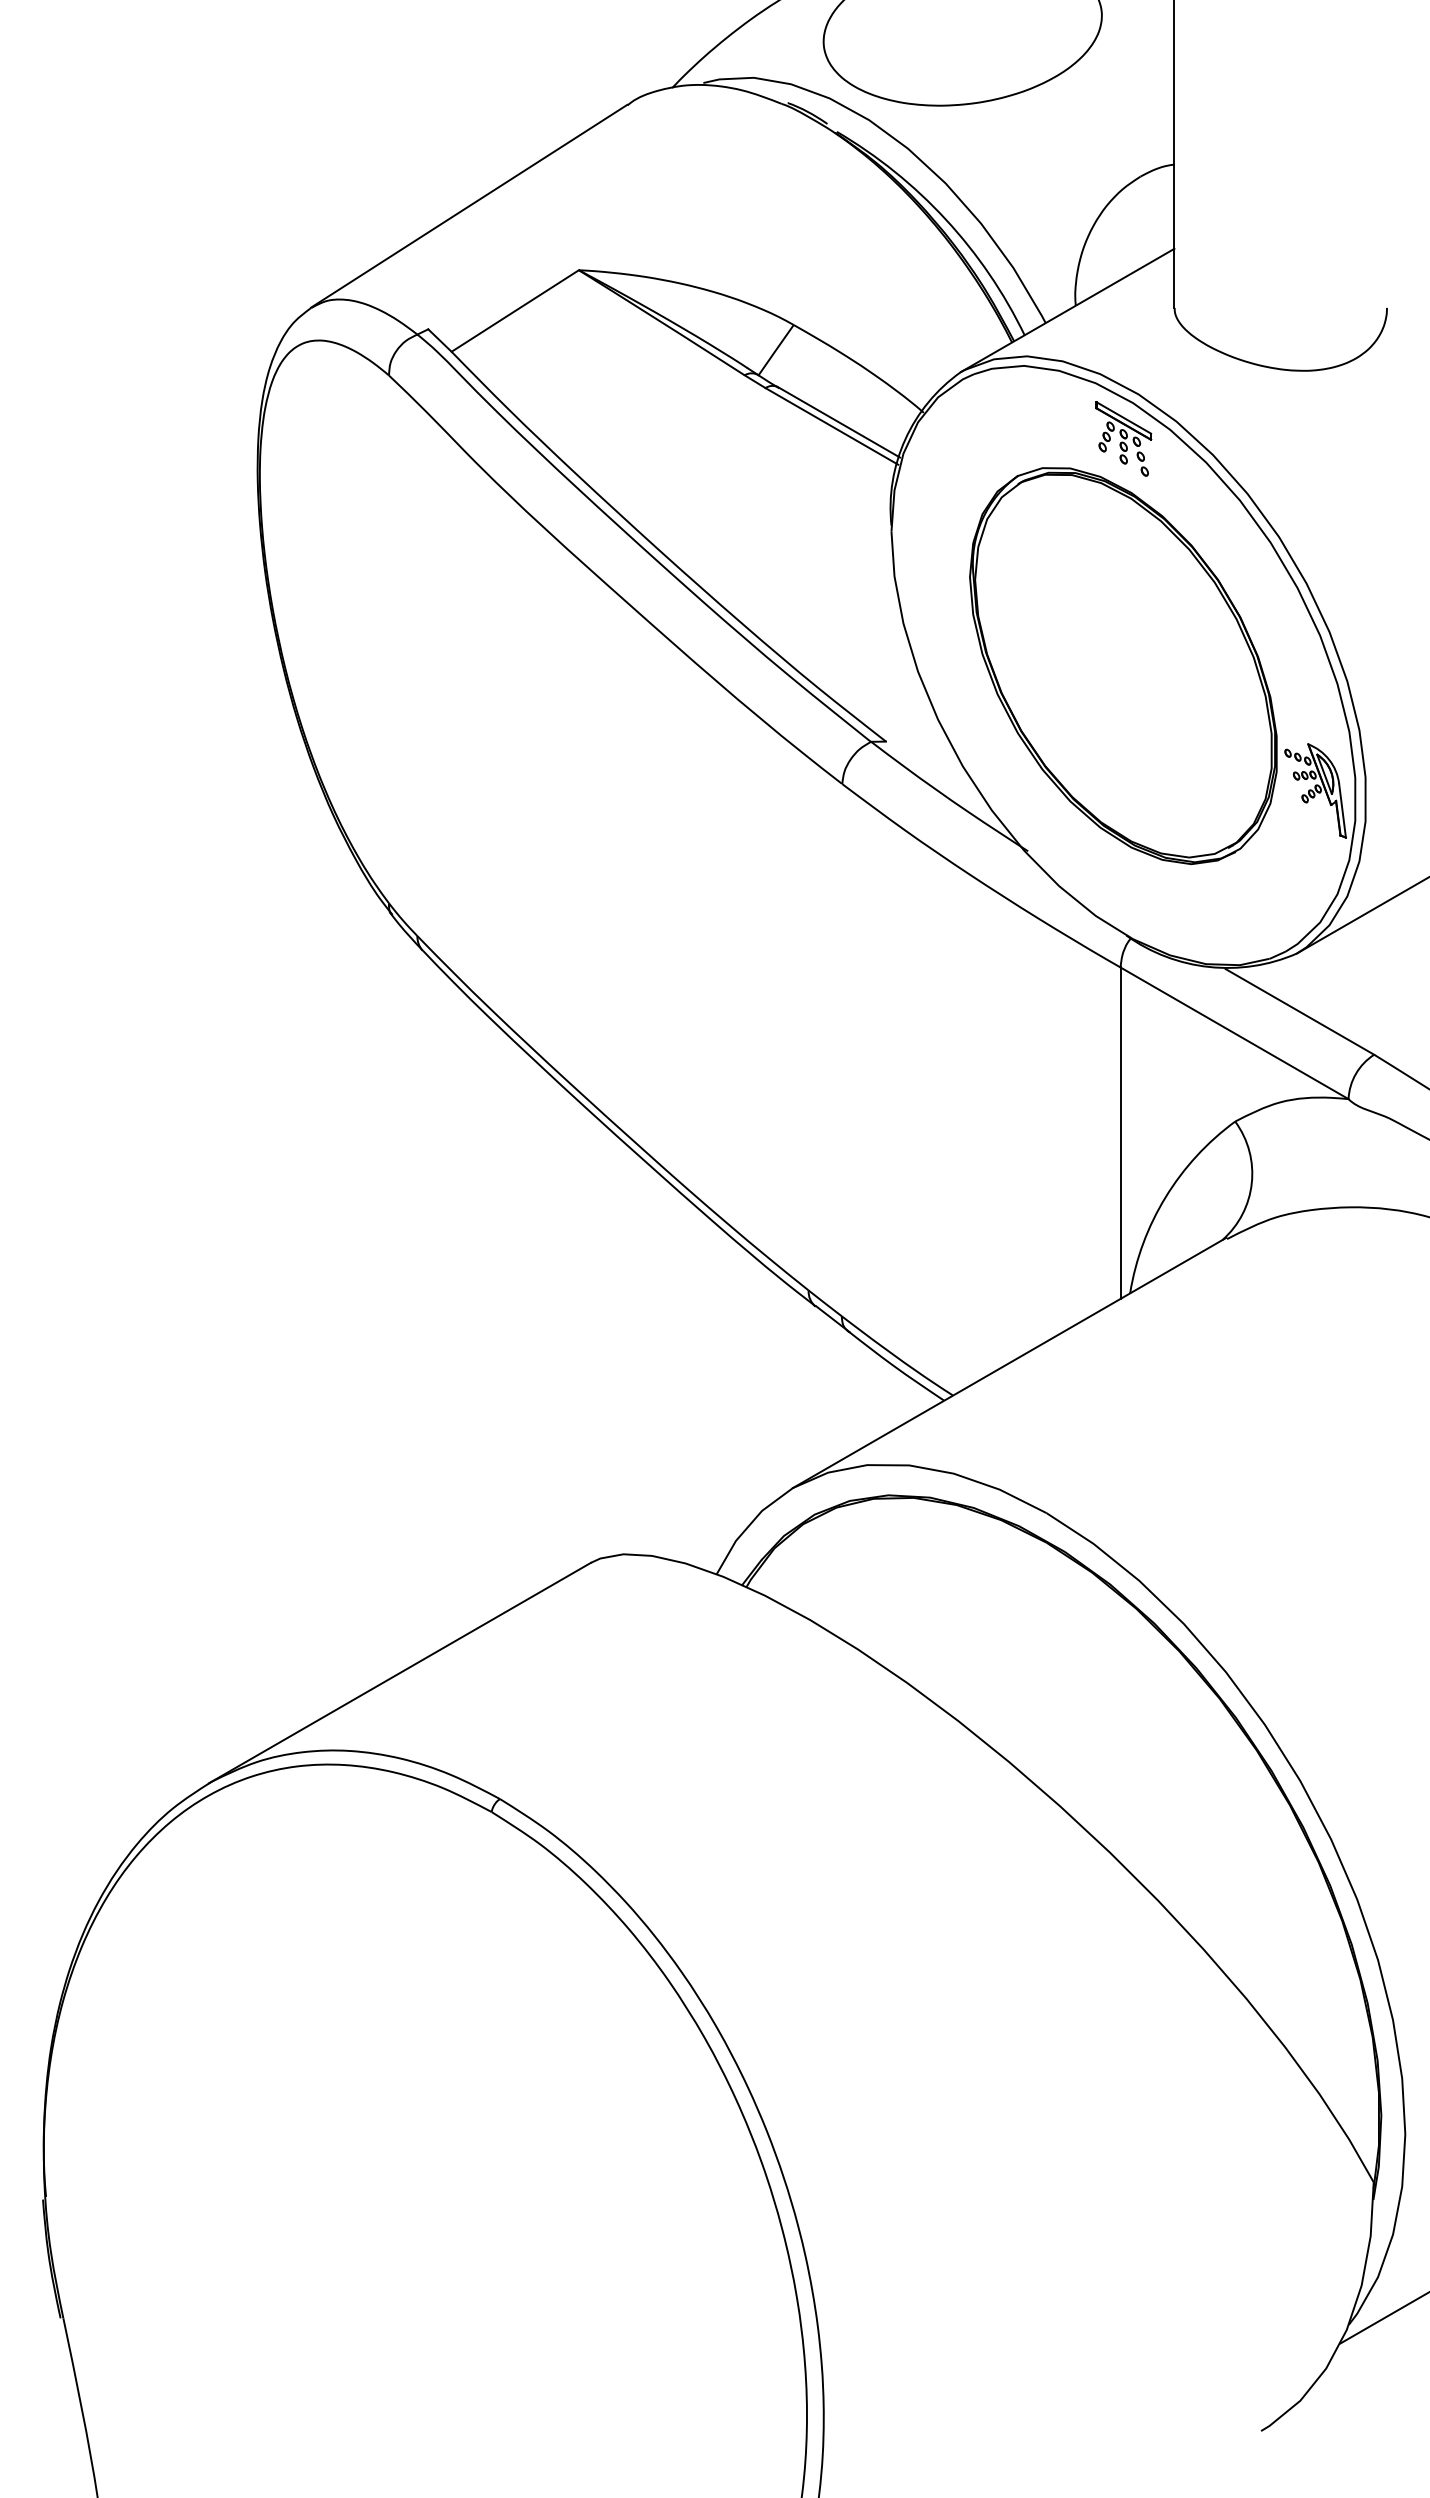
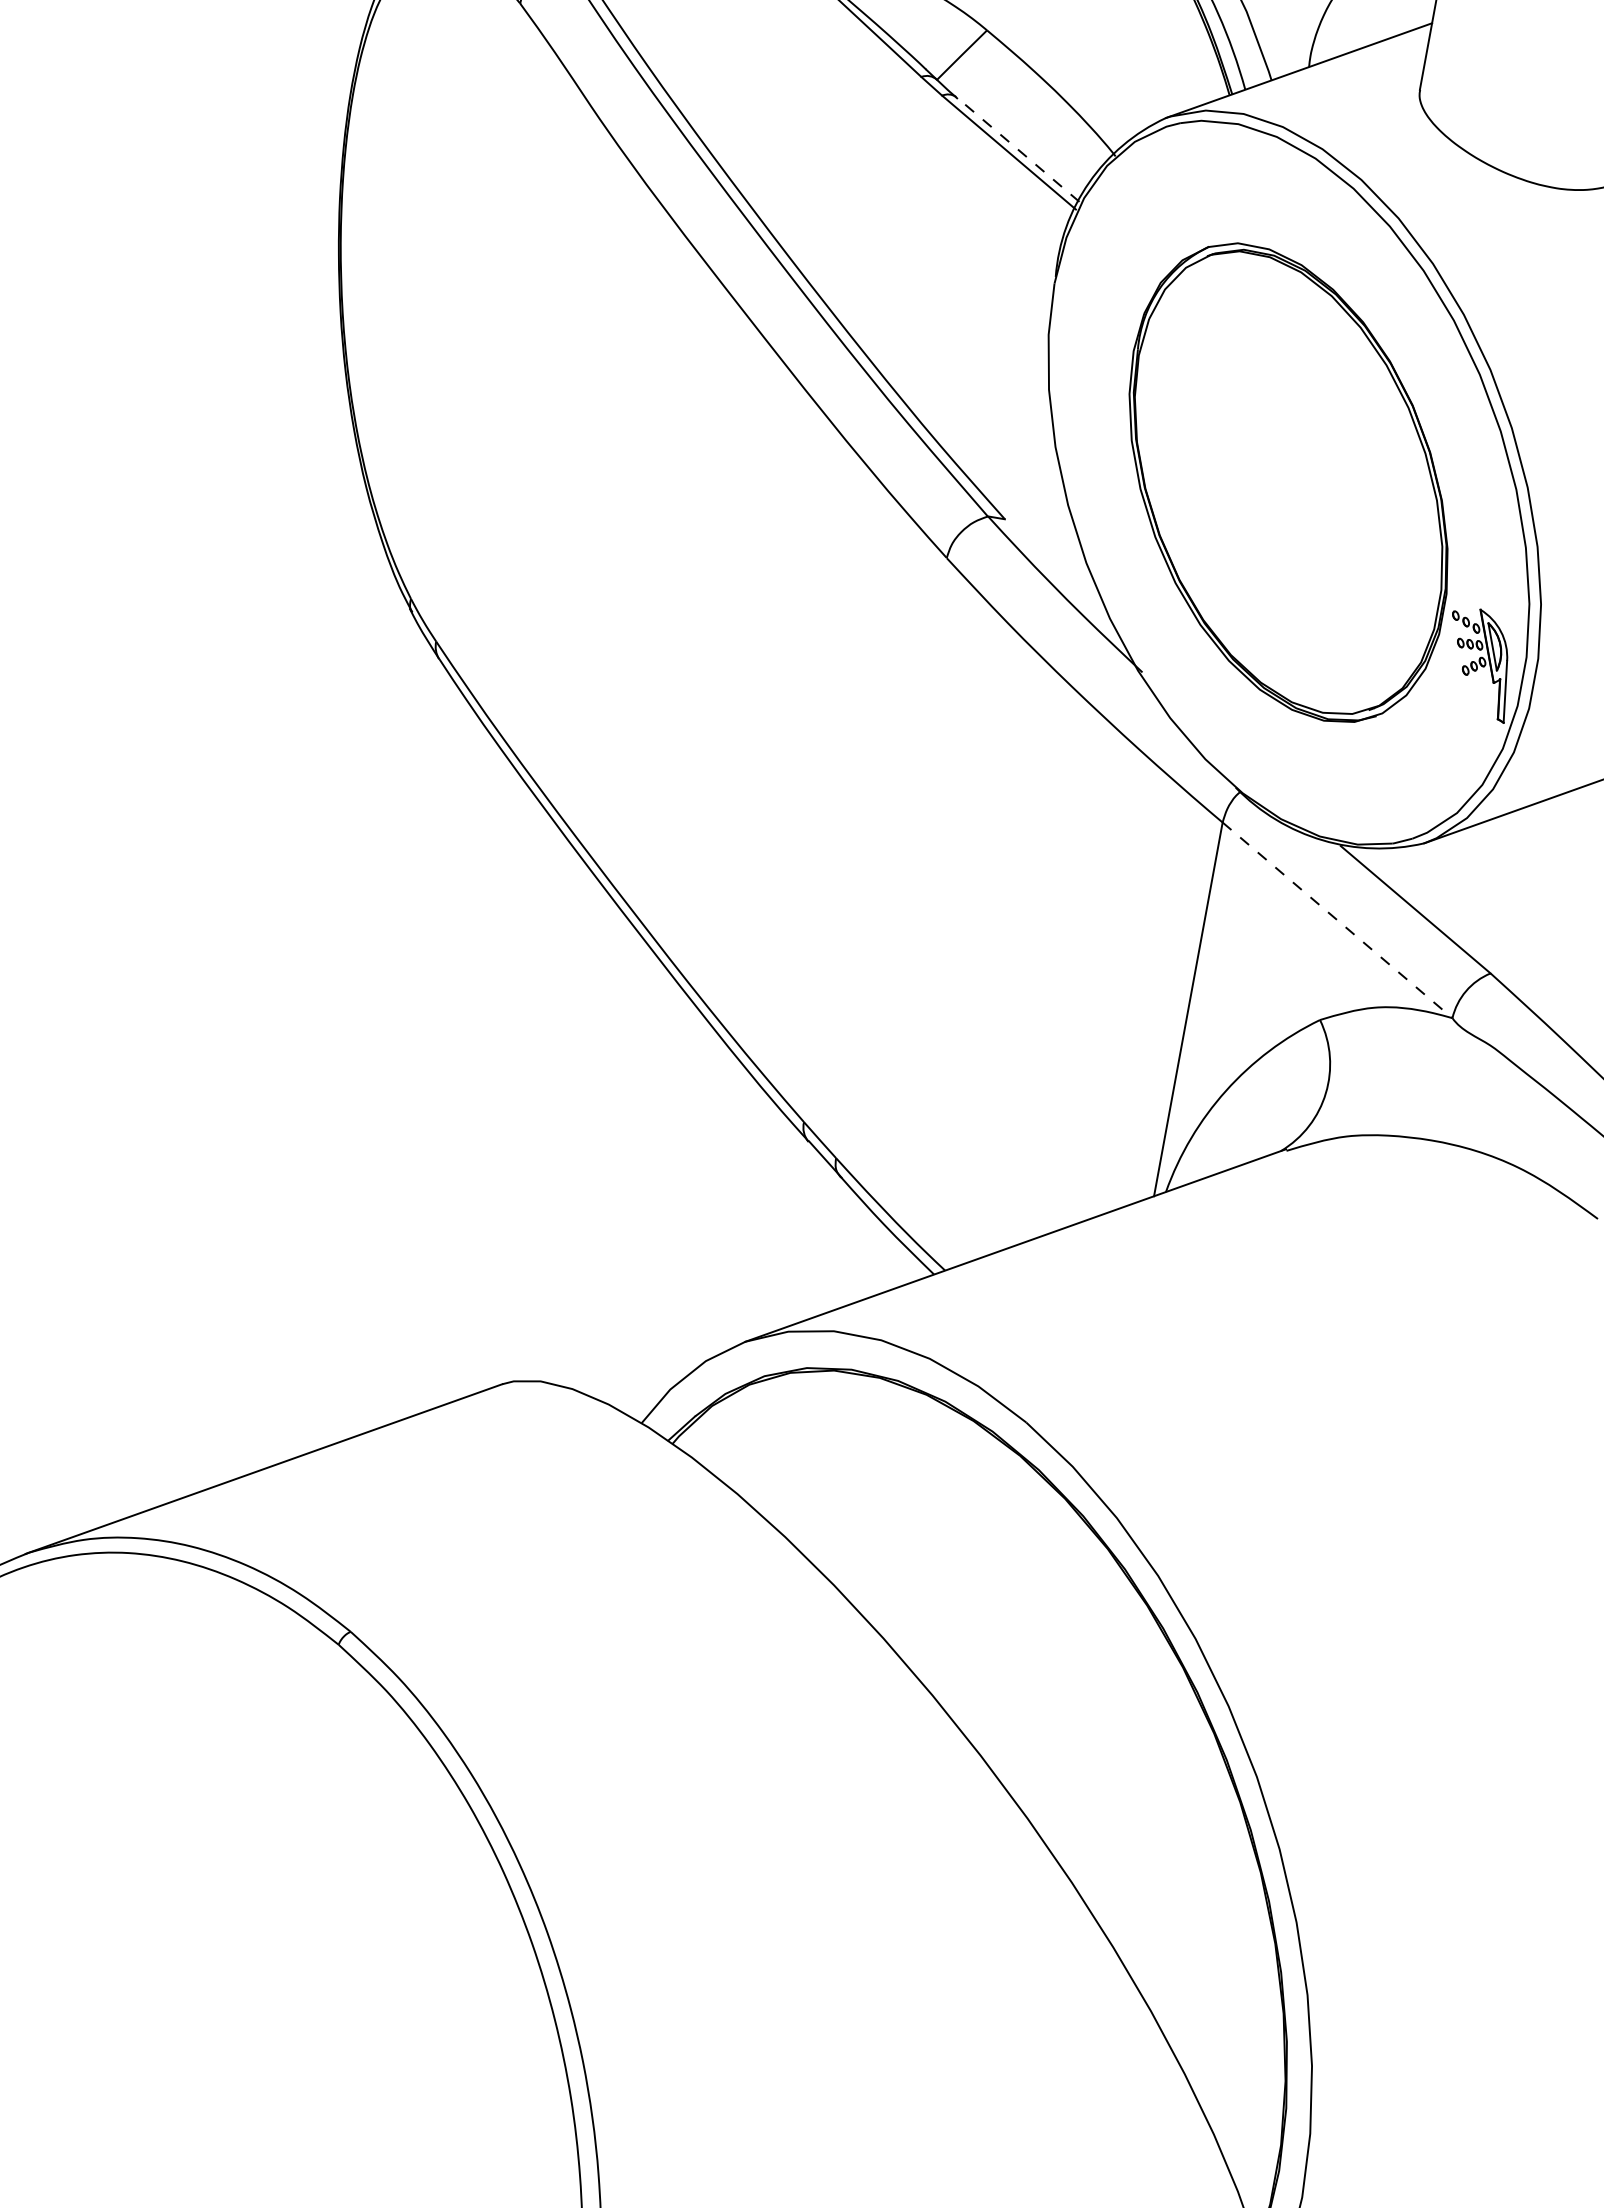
line: (838, 422) -> (1017, 149), solid -> dashed
part: (1123, 438) -> (1335, 226), removed
line: (1234, 1033) -> (1337, 920), solid -> dashed

